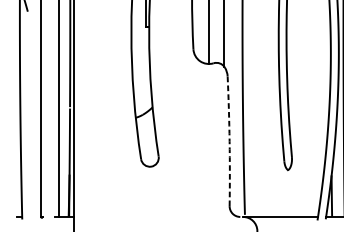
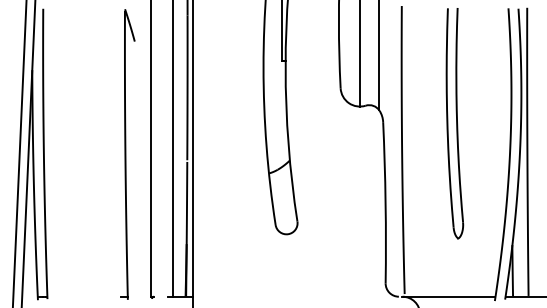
arc: (229, 141) -> (385, 202), dashed -> solid

